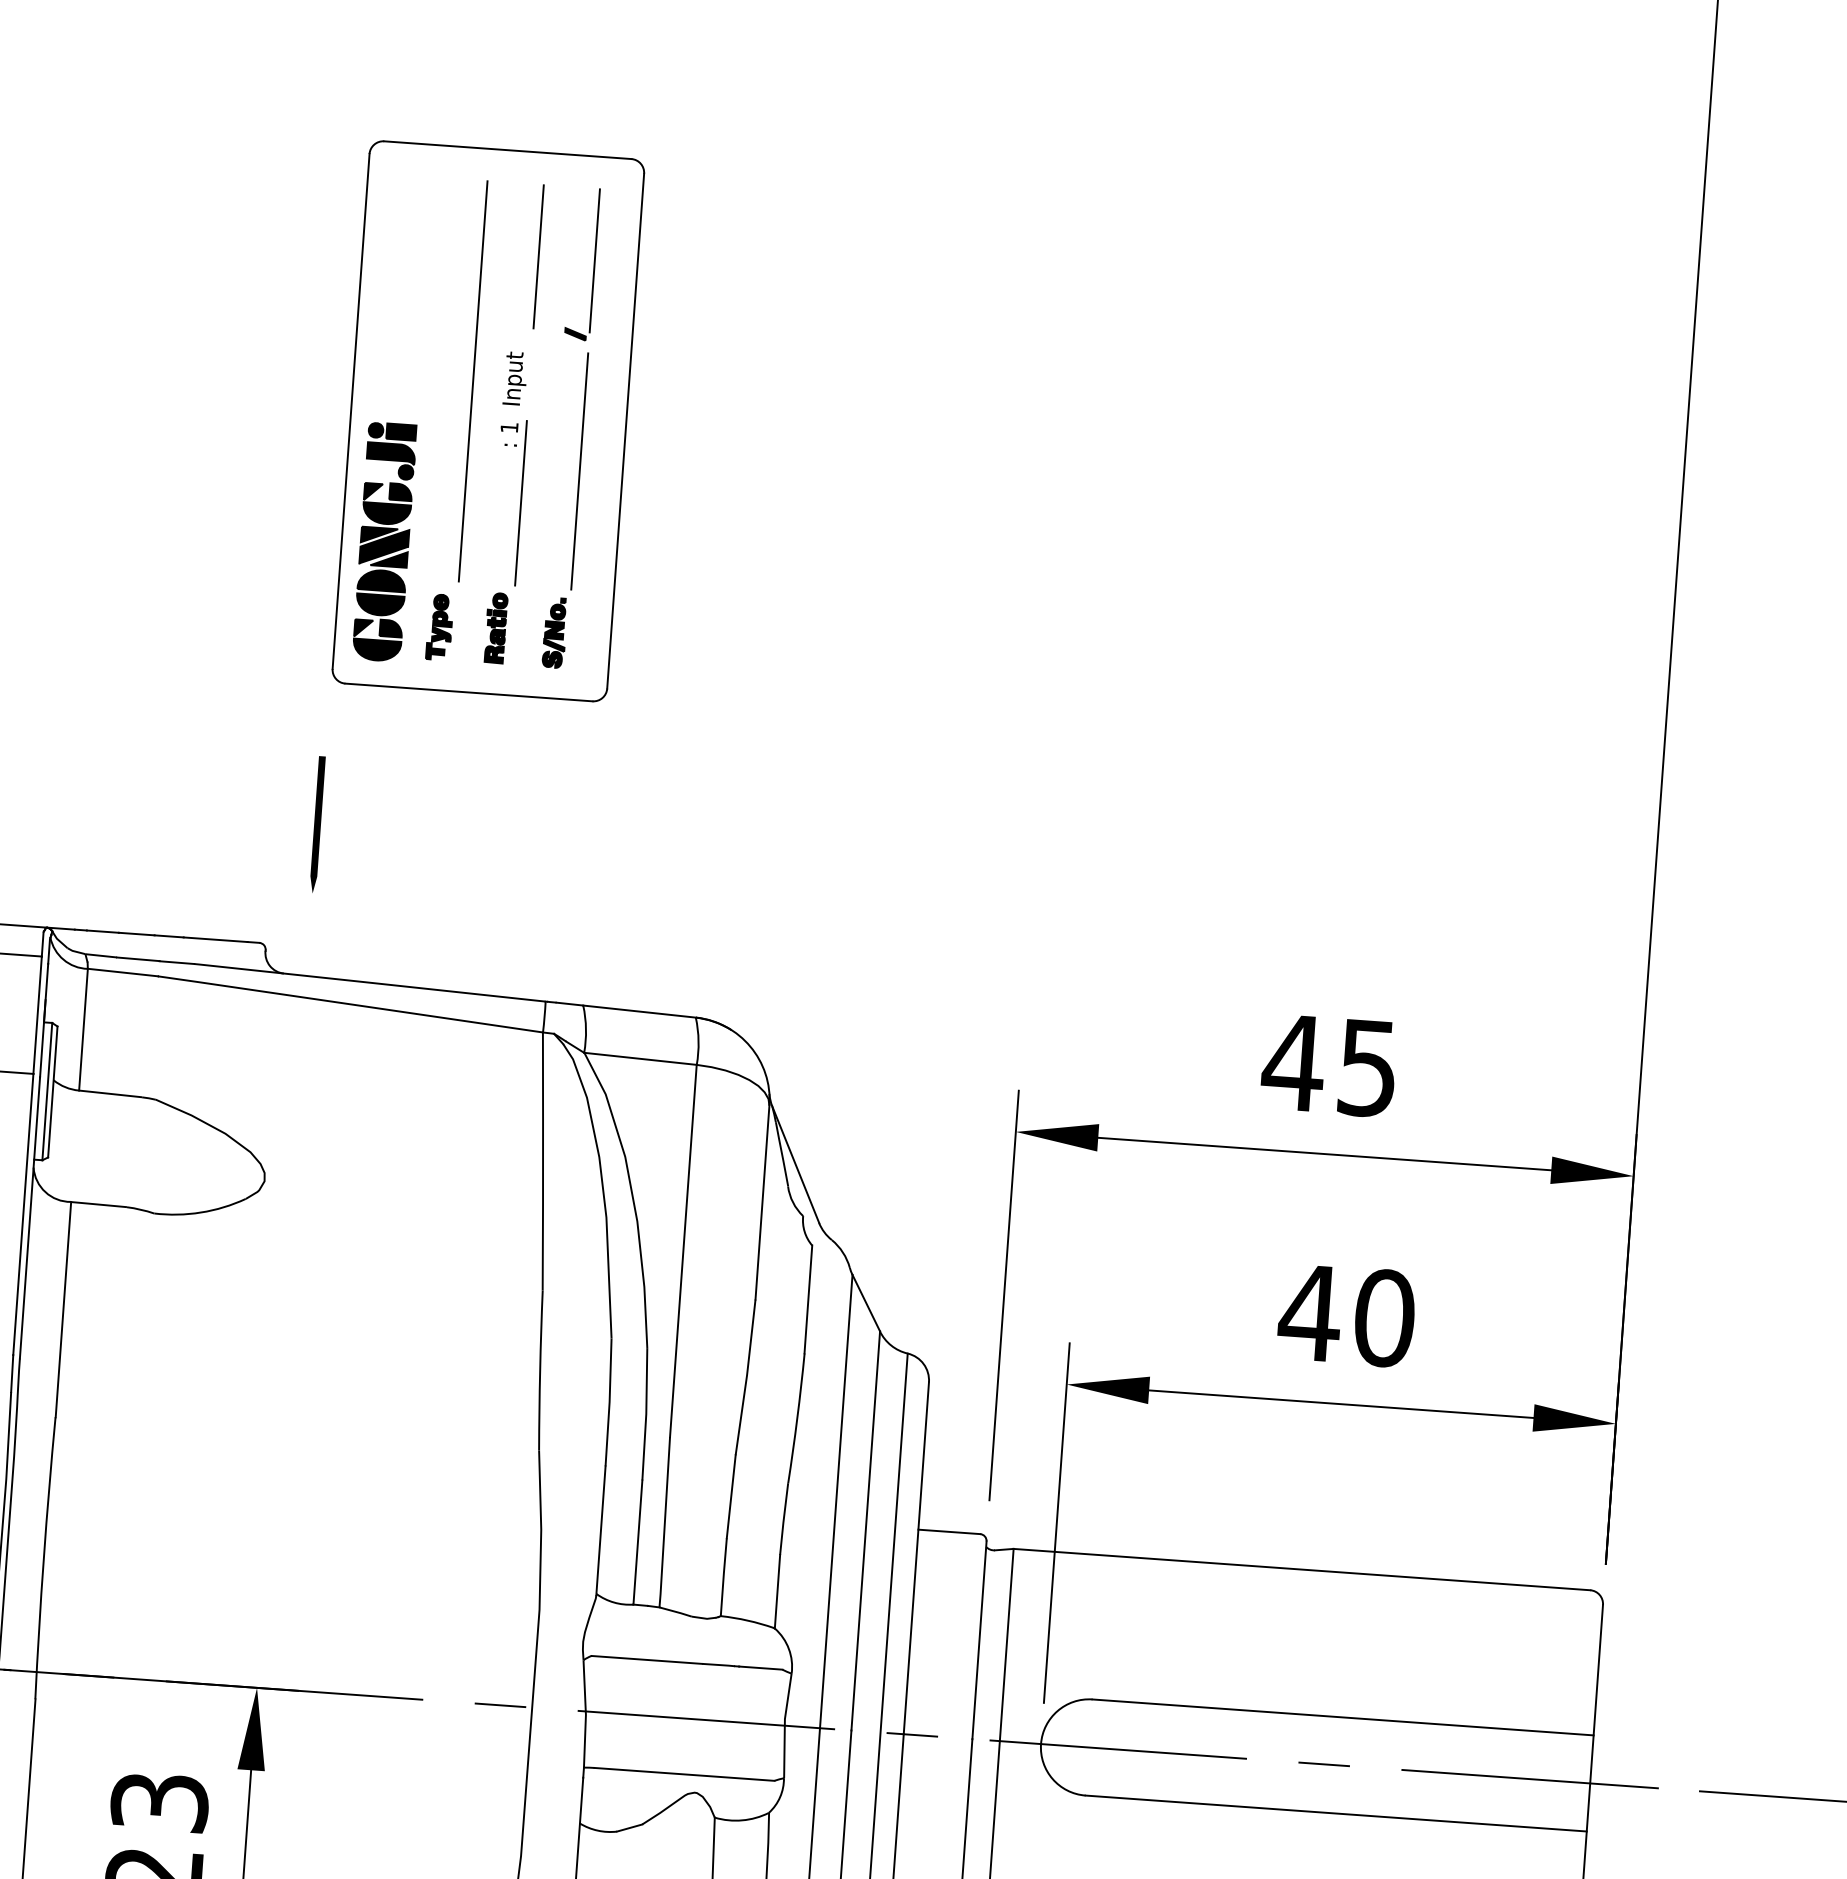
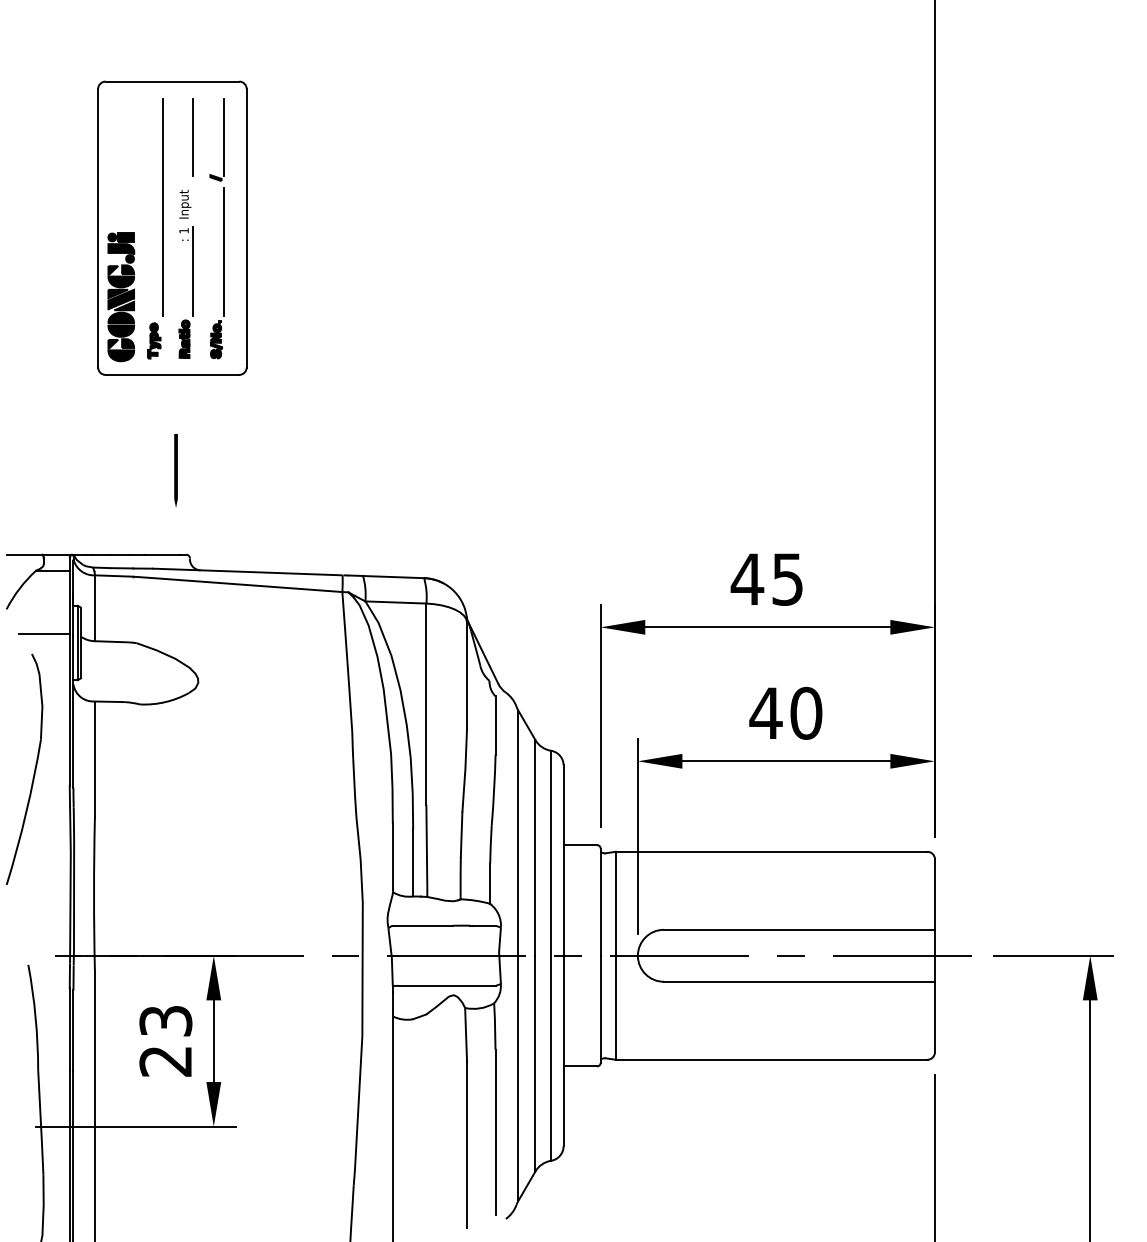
part: (488, 419) -> (172, 227), moved
line: (316, 823) -> (175, 470), moved

